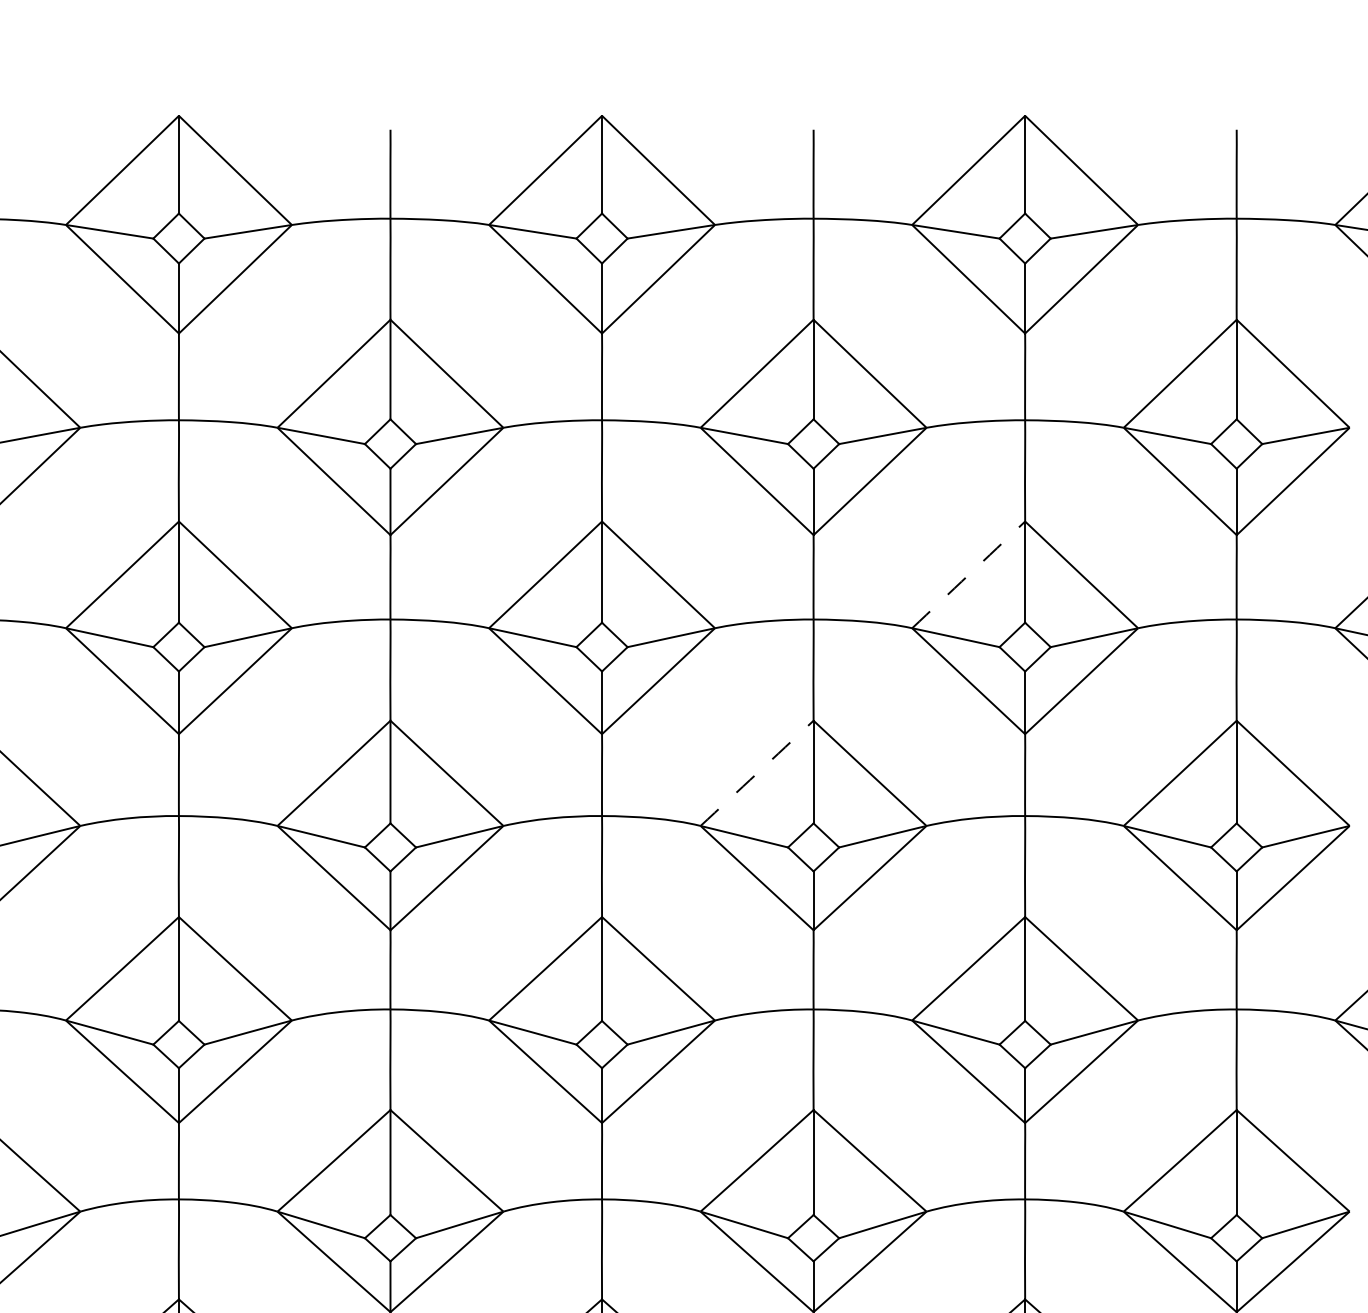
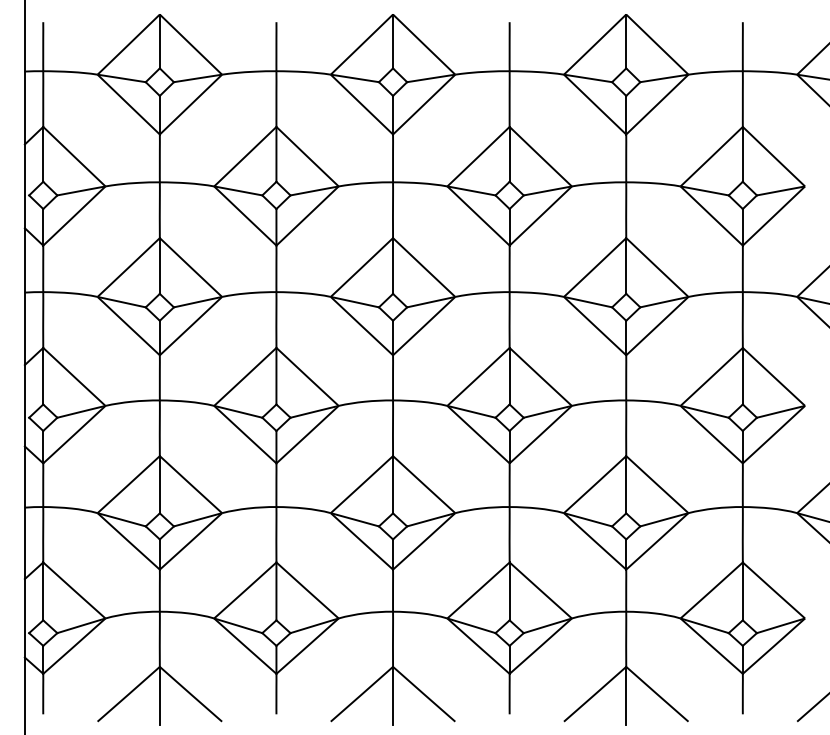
arc: (969, 574) -> (595, 267), dashed -> solid
arc: (757, 772) -> (478, 376), dashed -> solid

